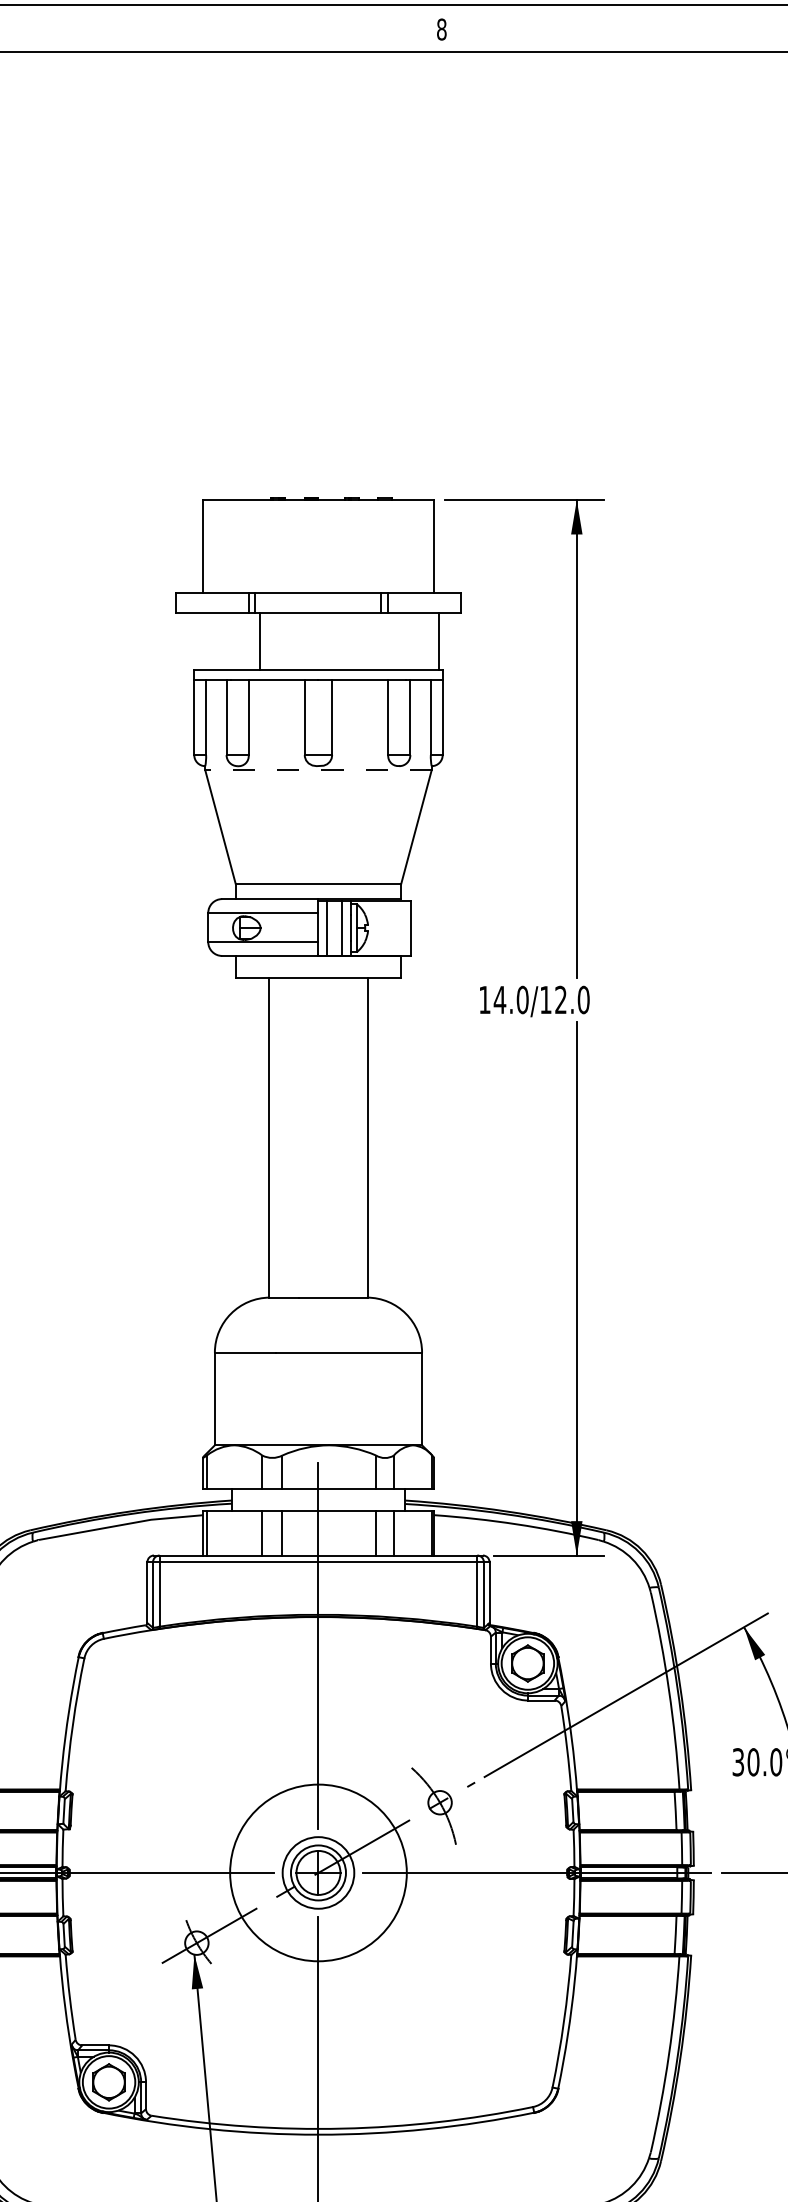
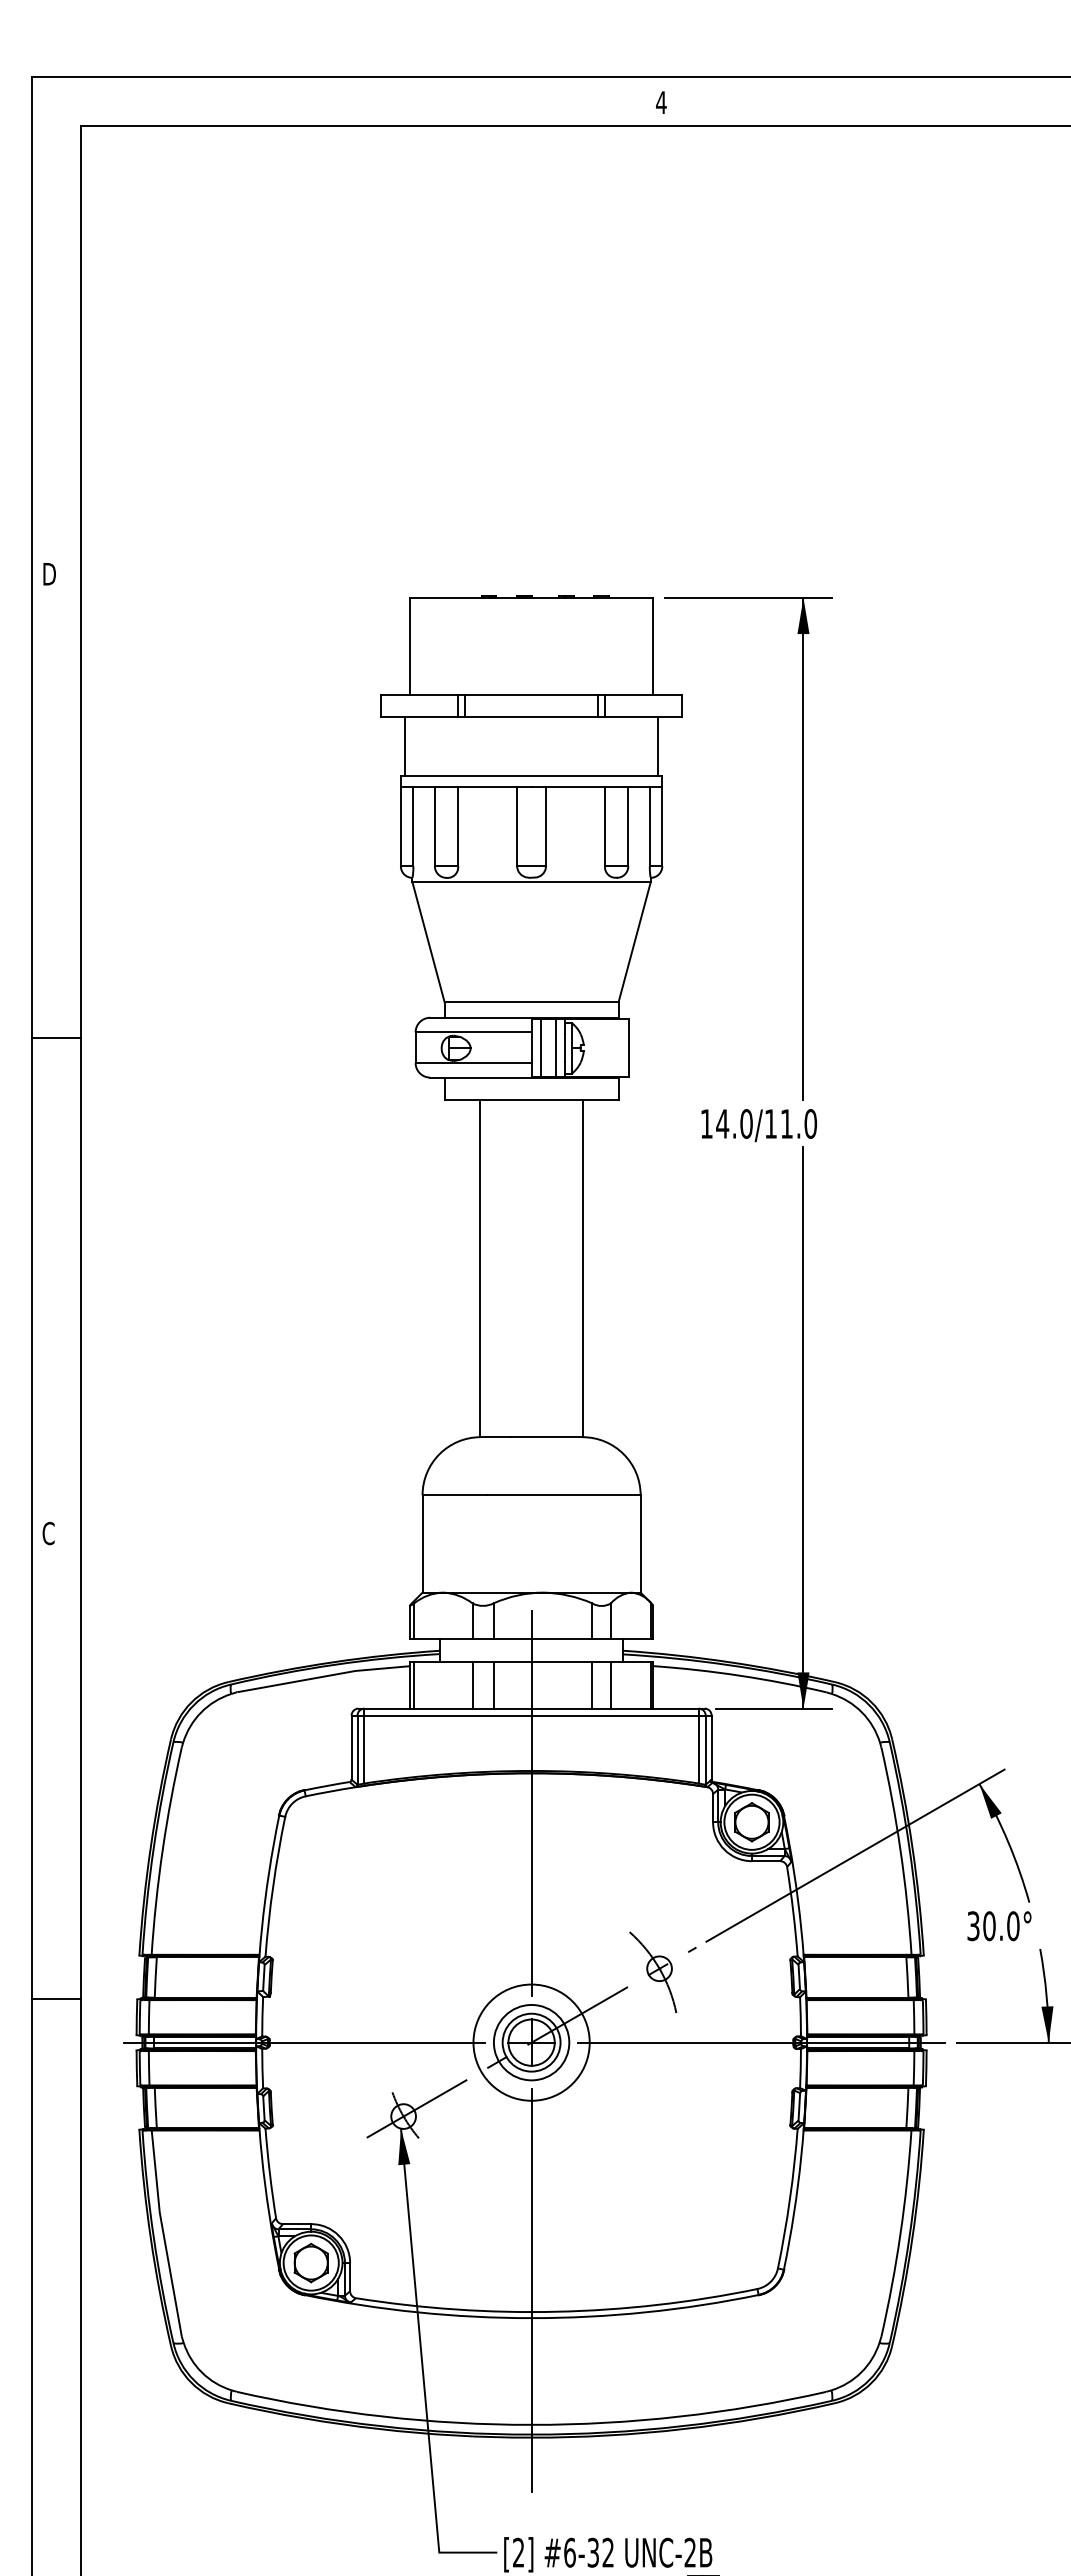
text: (441, 29) -> (661, 102), 8 -> 4
line: (260, 641) -> (405, 746), moved
line: (318, 770) -> (531, 882), dashed -> solid
text: (560, 999) -> (786, 1123), 14.0/12.0 -> 14.0/11.0
circle: (318, 1872) -> (531, 2042), size x0.62

